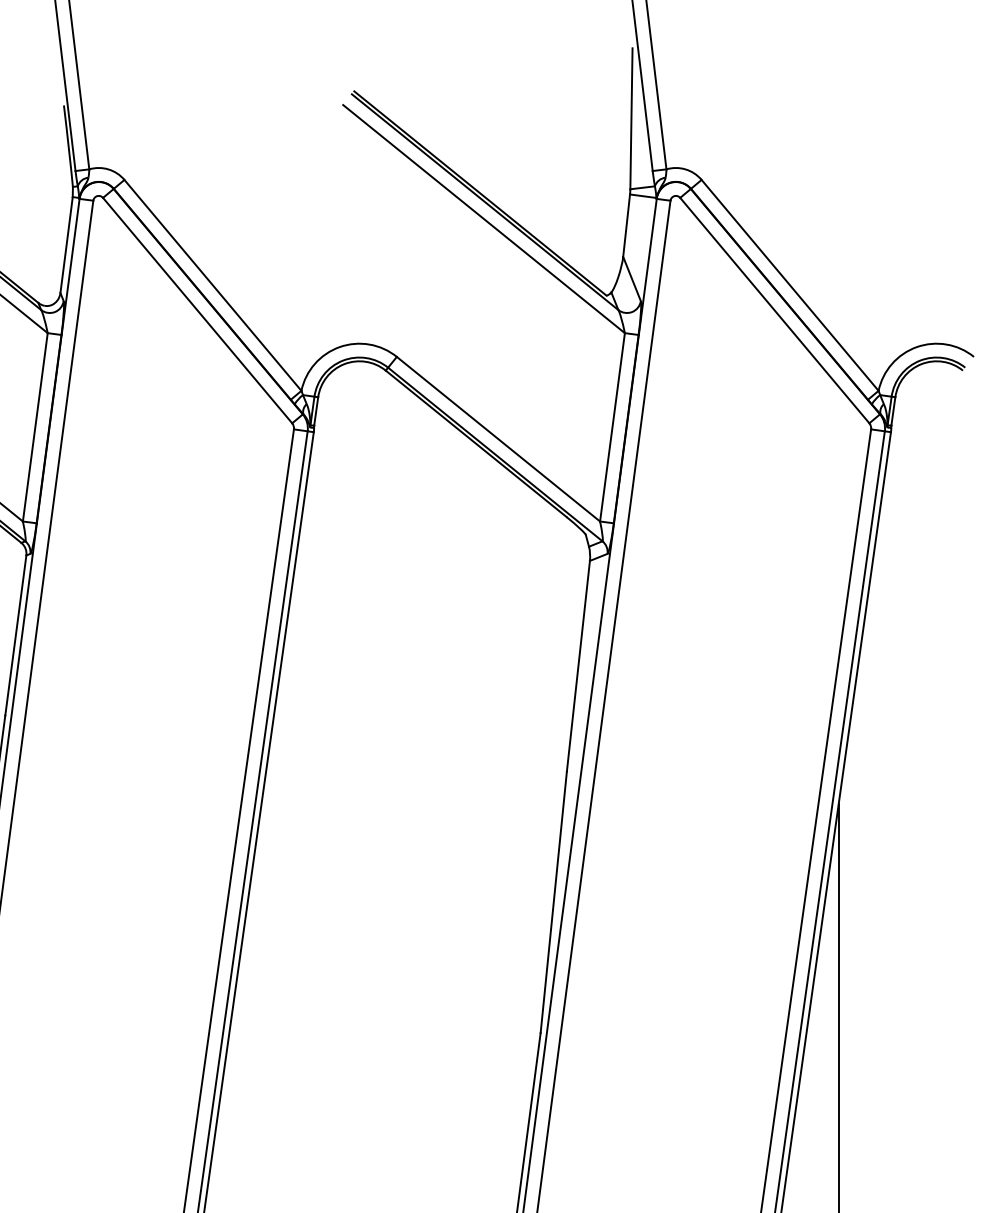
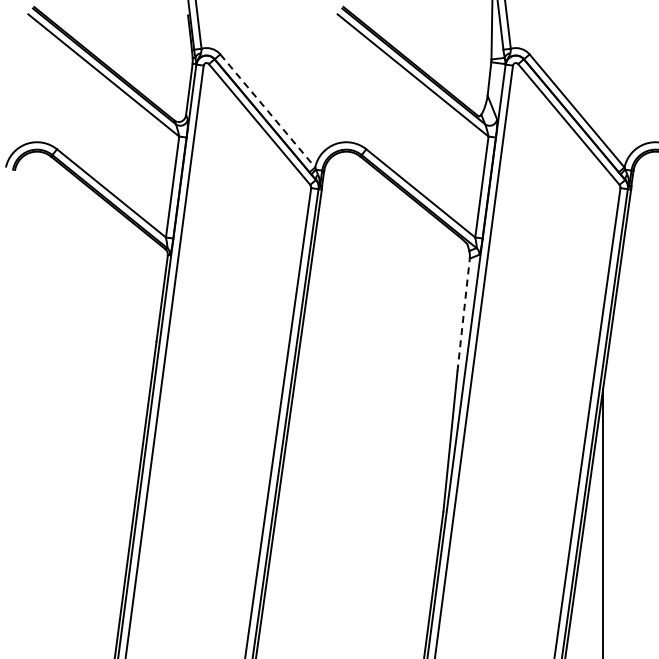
line: (212, 284) -> (267, 110), solid -> dashed
line: (578, 667) -> (463, 315), solid -> dashed

